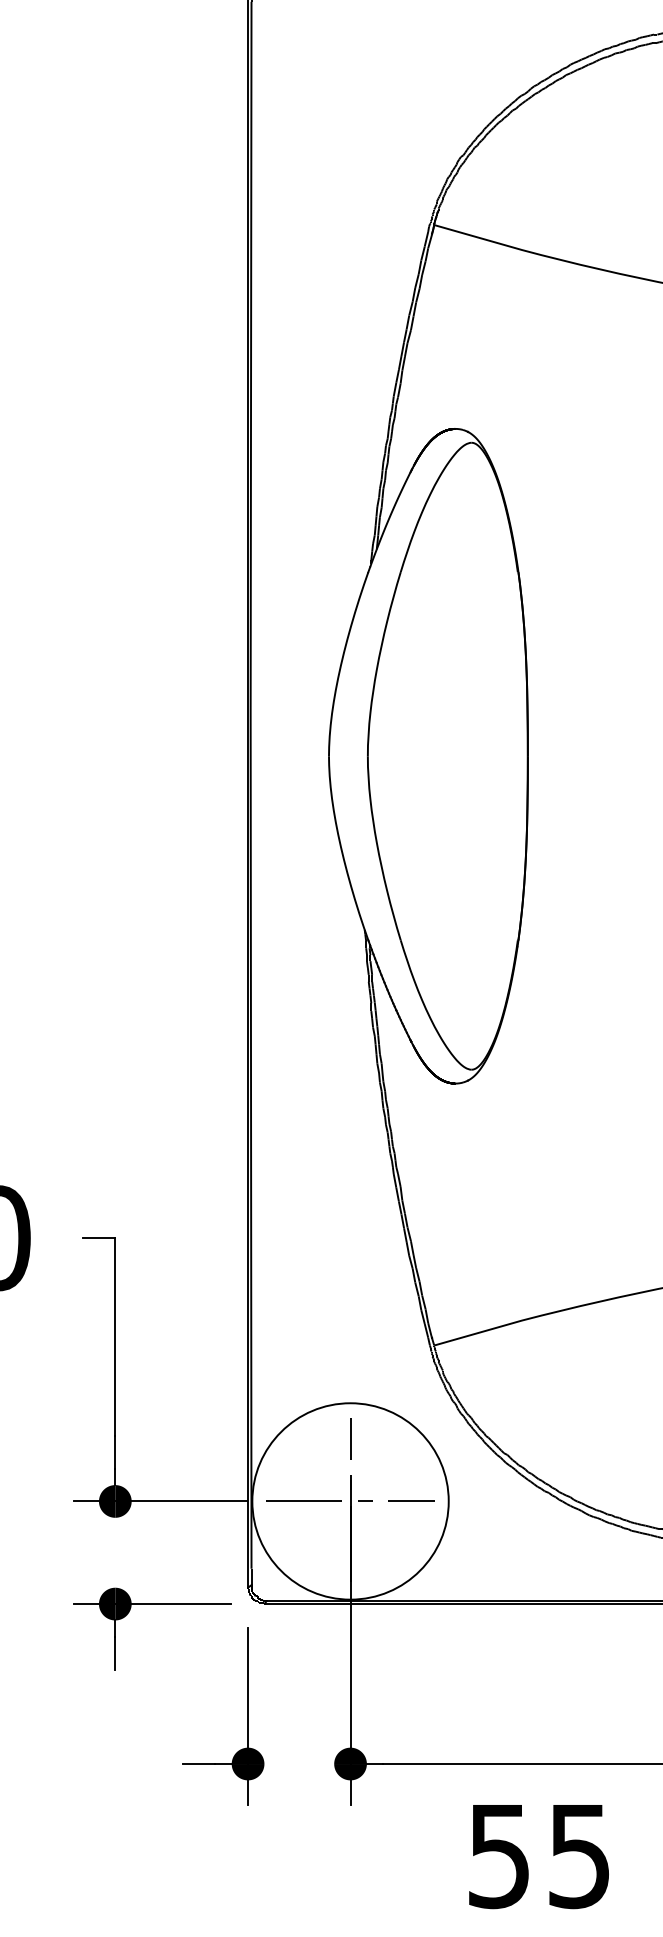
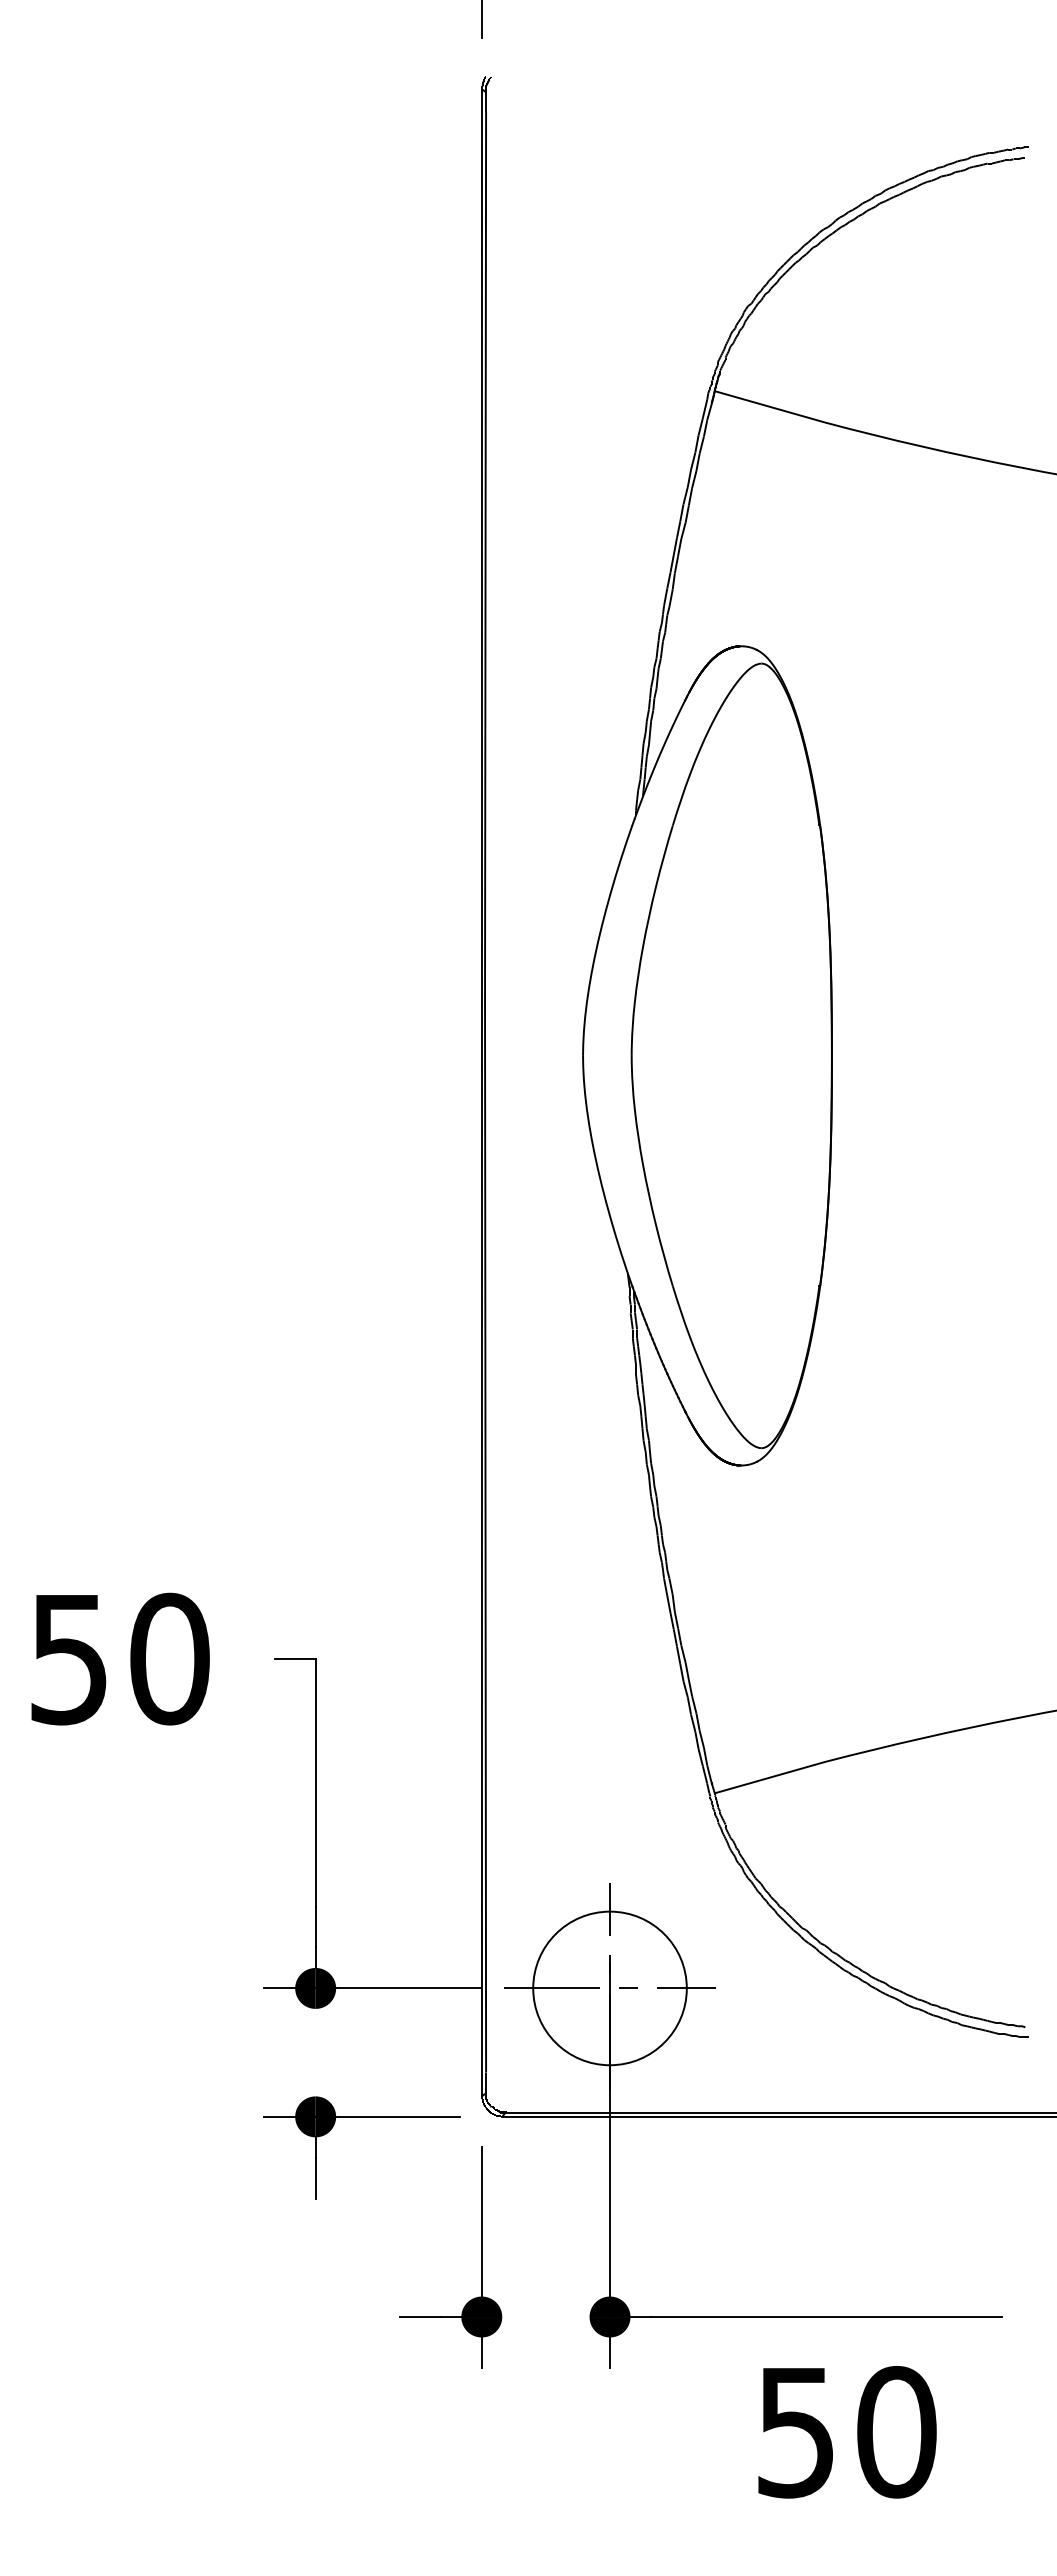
circle: (350, 1501) -> (609, 1988), size x0.62
text: (579, 1856) -> (896, 2432), 55 -> 50

